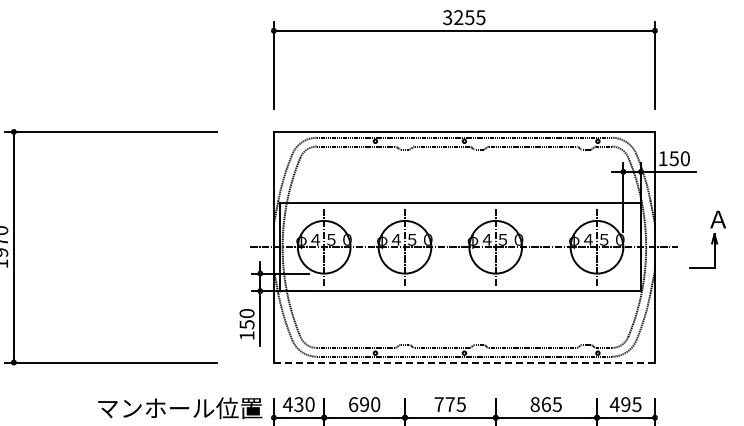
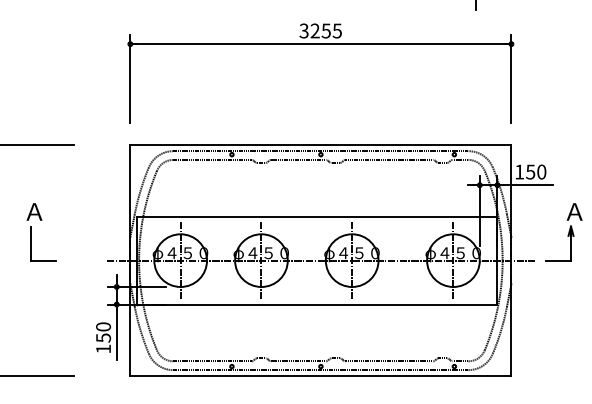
part: (174, 218) -> (30, 231), added
part: (707, 239) -> (563, 231), moved
line: (464, 362) -> (320, 375), dashed -> solid

